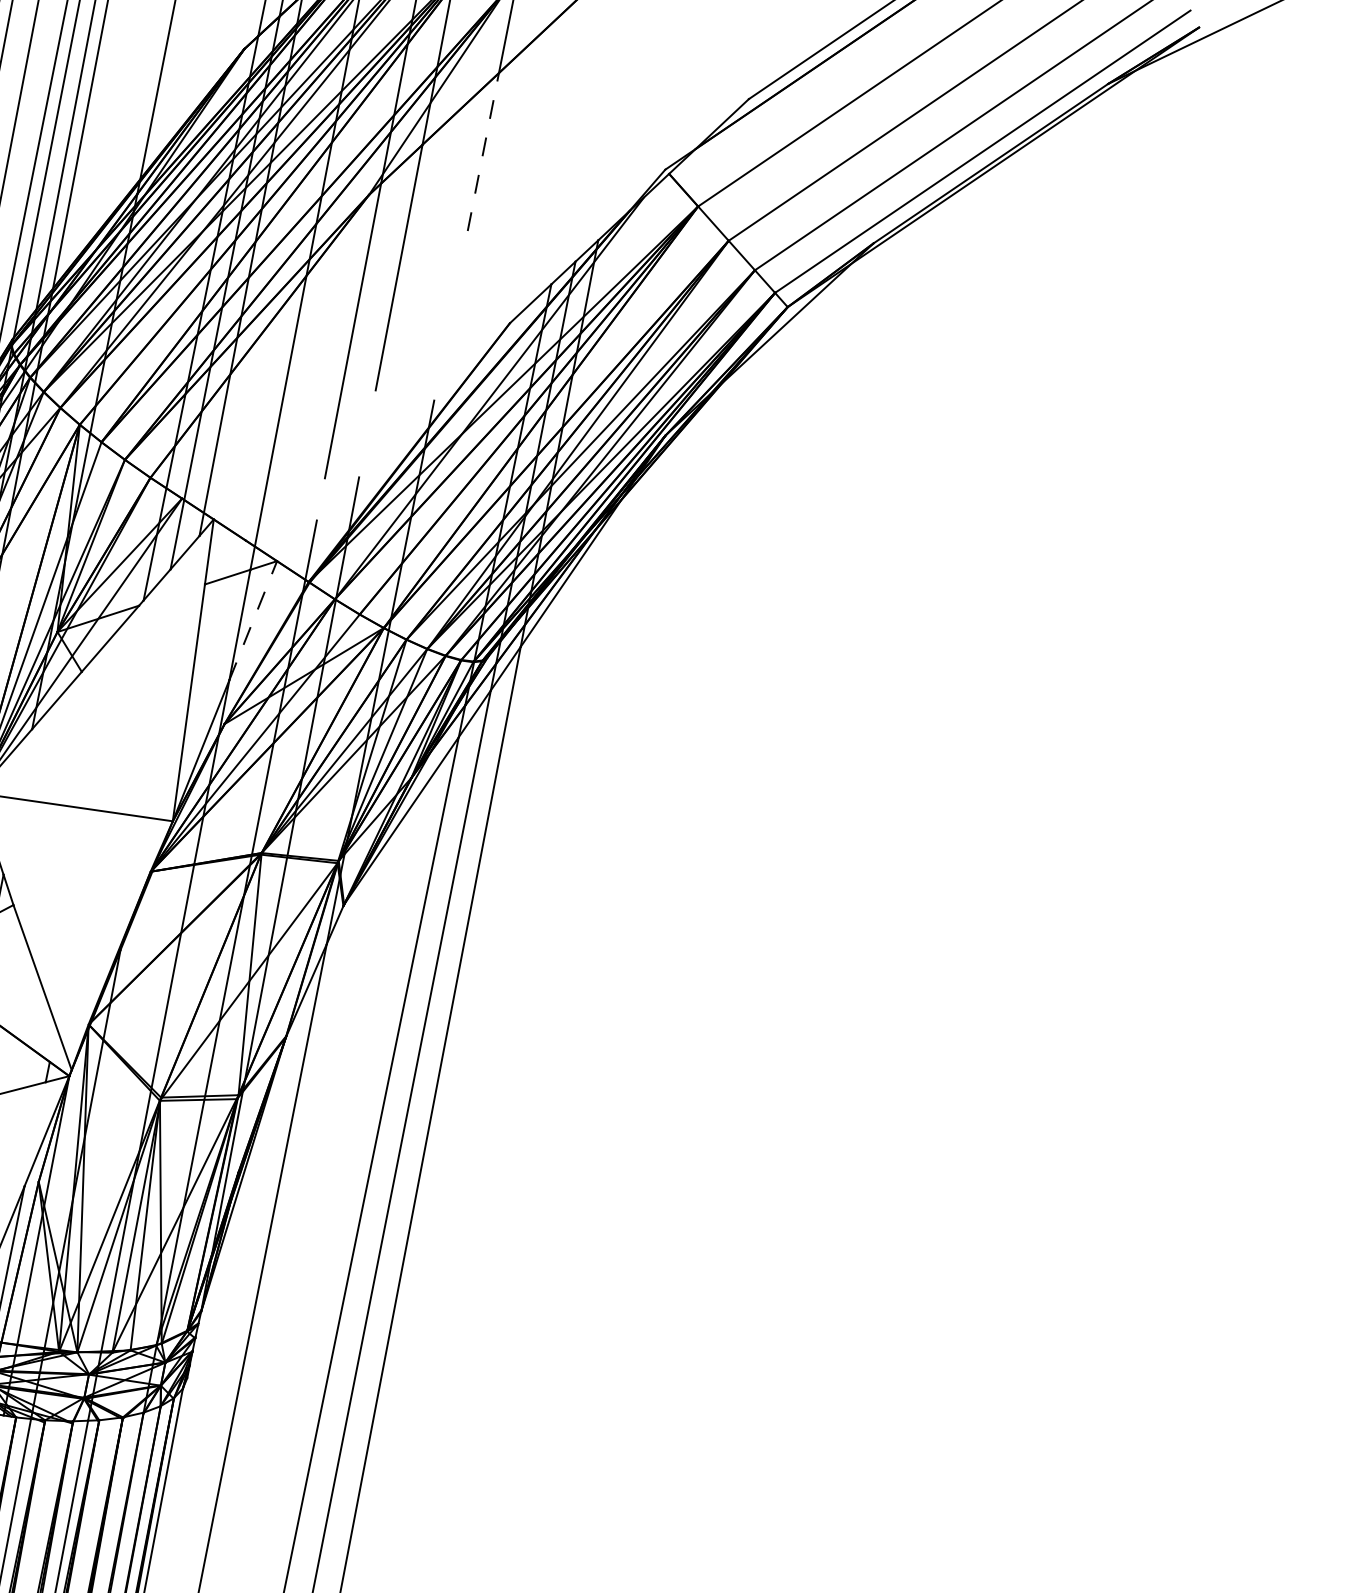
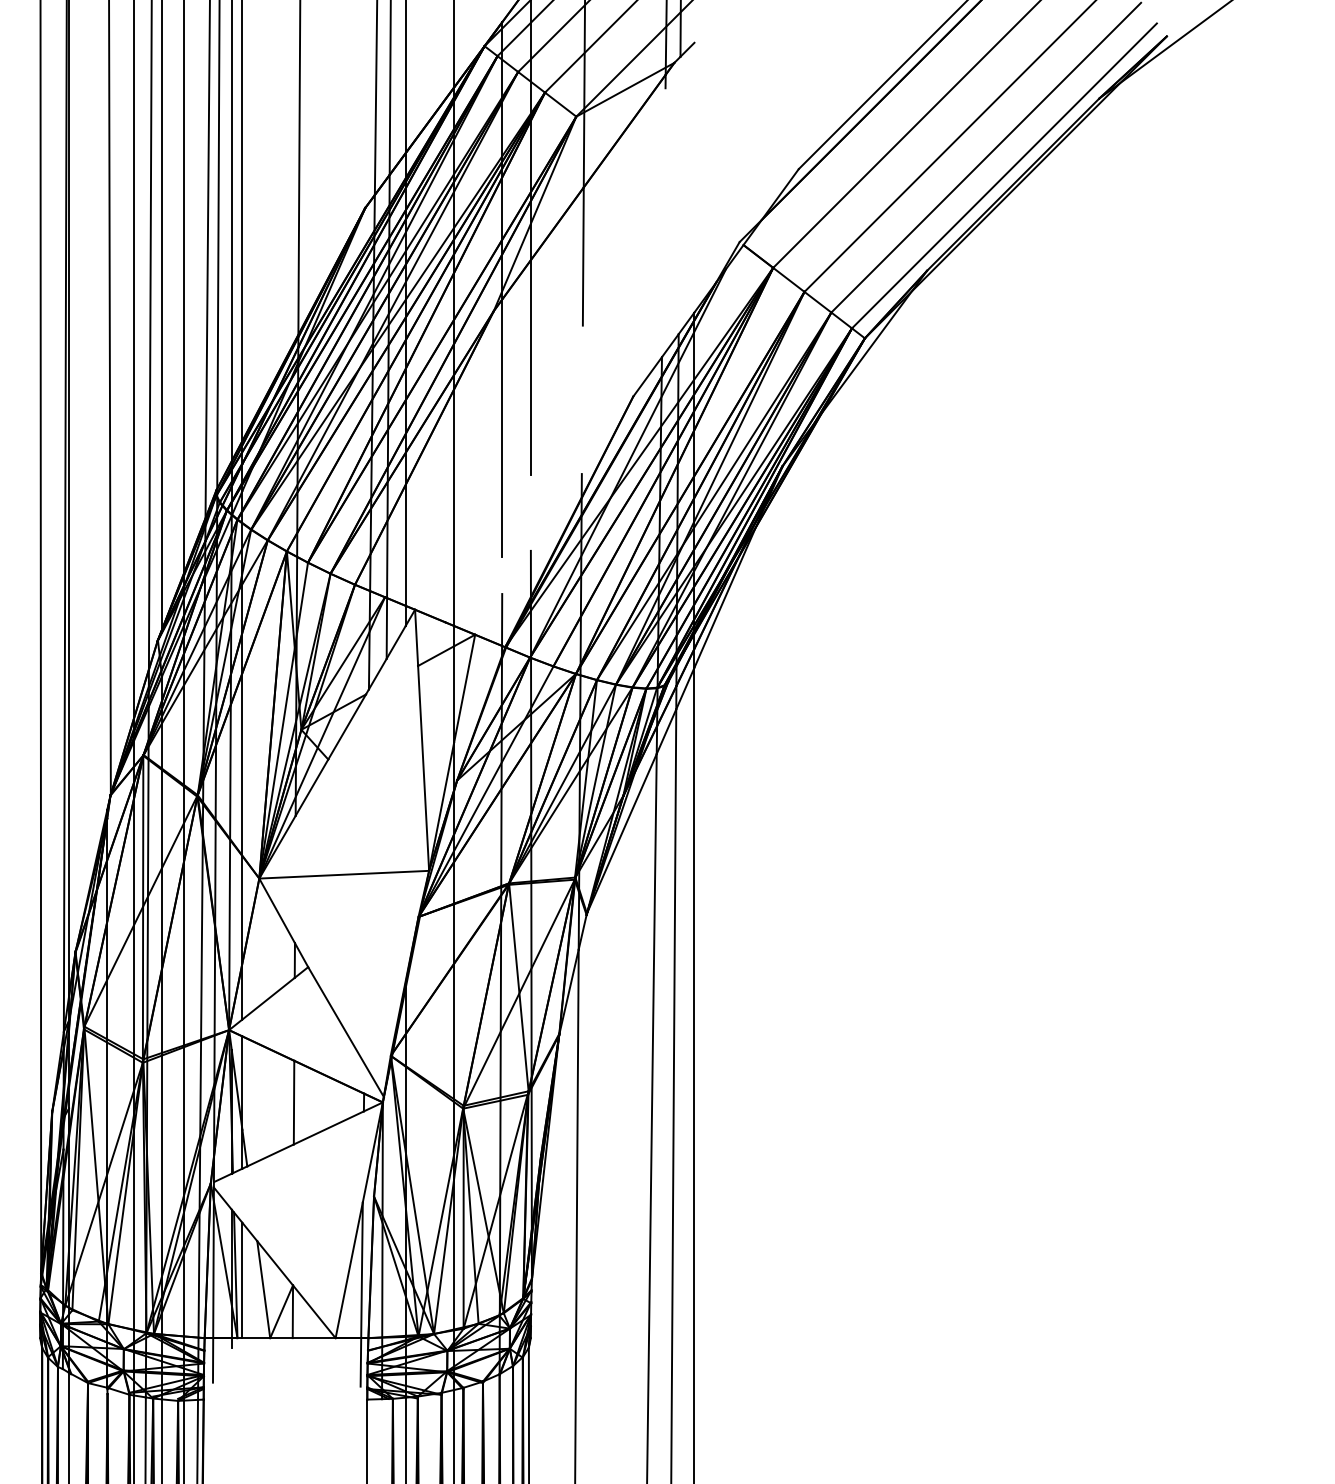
line: (483, 152) -> (583, 256), dashed -> solid
line: (253, 620) -> (464, 688), dashed -> solid

